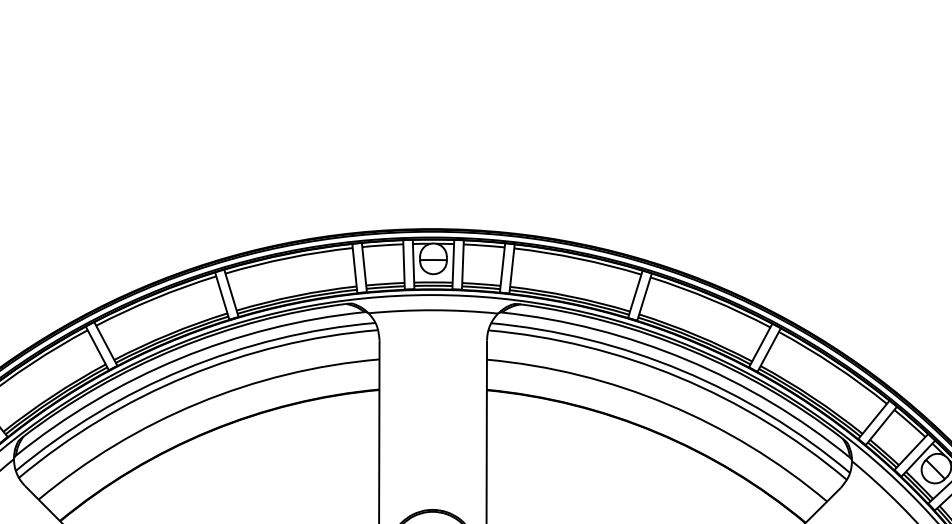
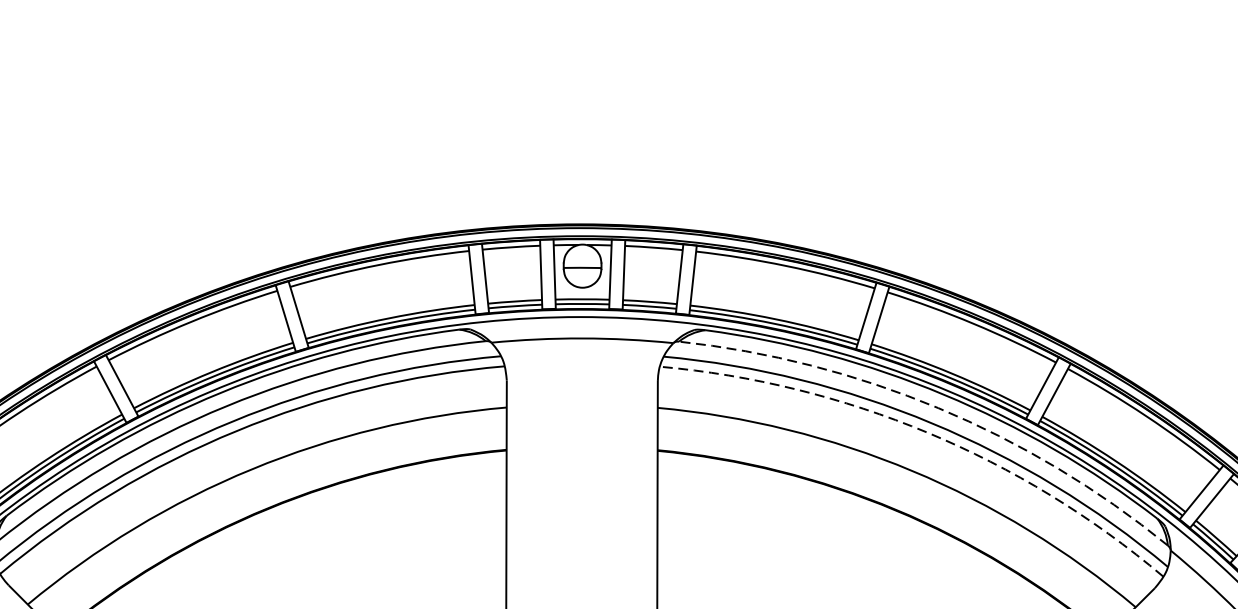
arc: (686, 359) -> (938, 407), solid -> dashed
arc: (679, 377) -> (928, 432), solid -> dashed

